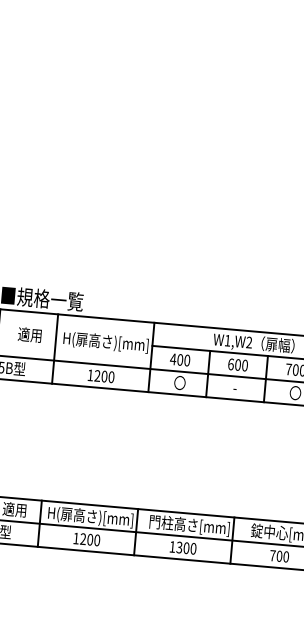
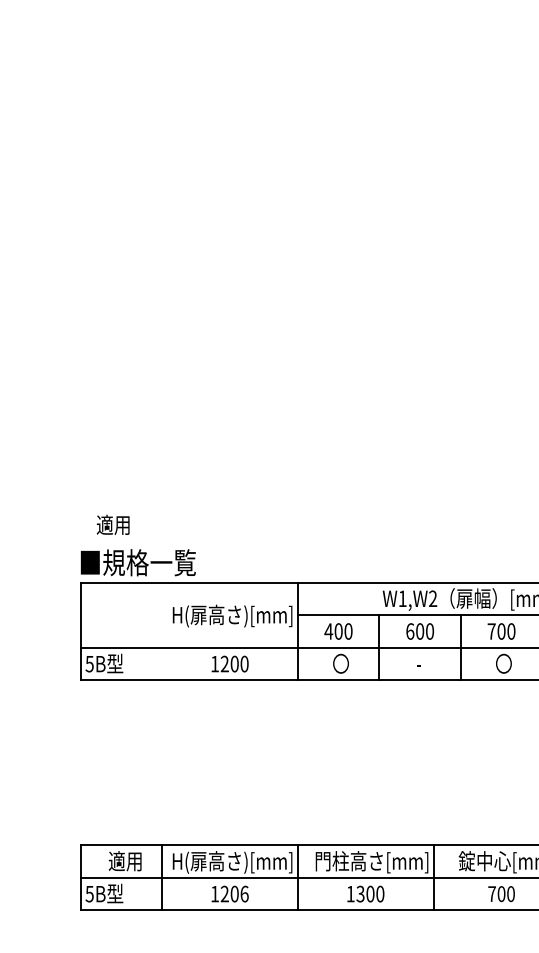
text: (29, 334) -> (112, 524), moved
line: (55, 349) -> (162, 631), removed
text: (97, 539) -> (244, 893), 1200 -> 1206

